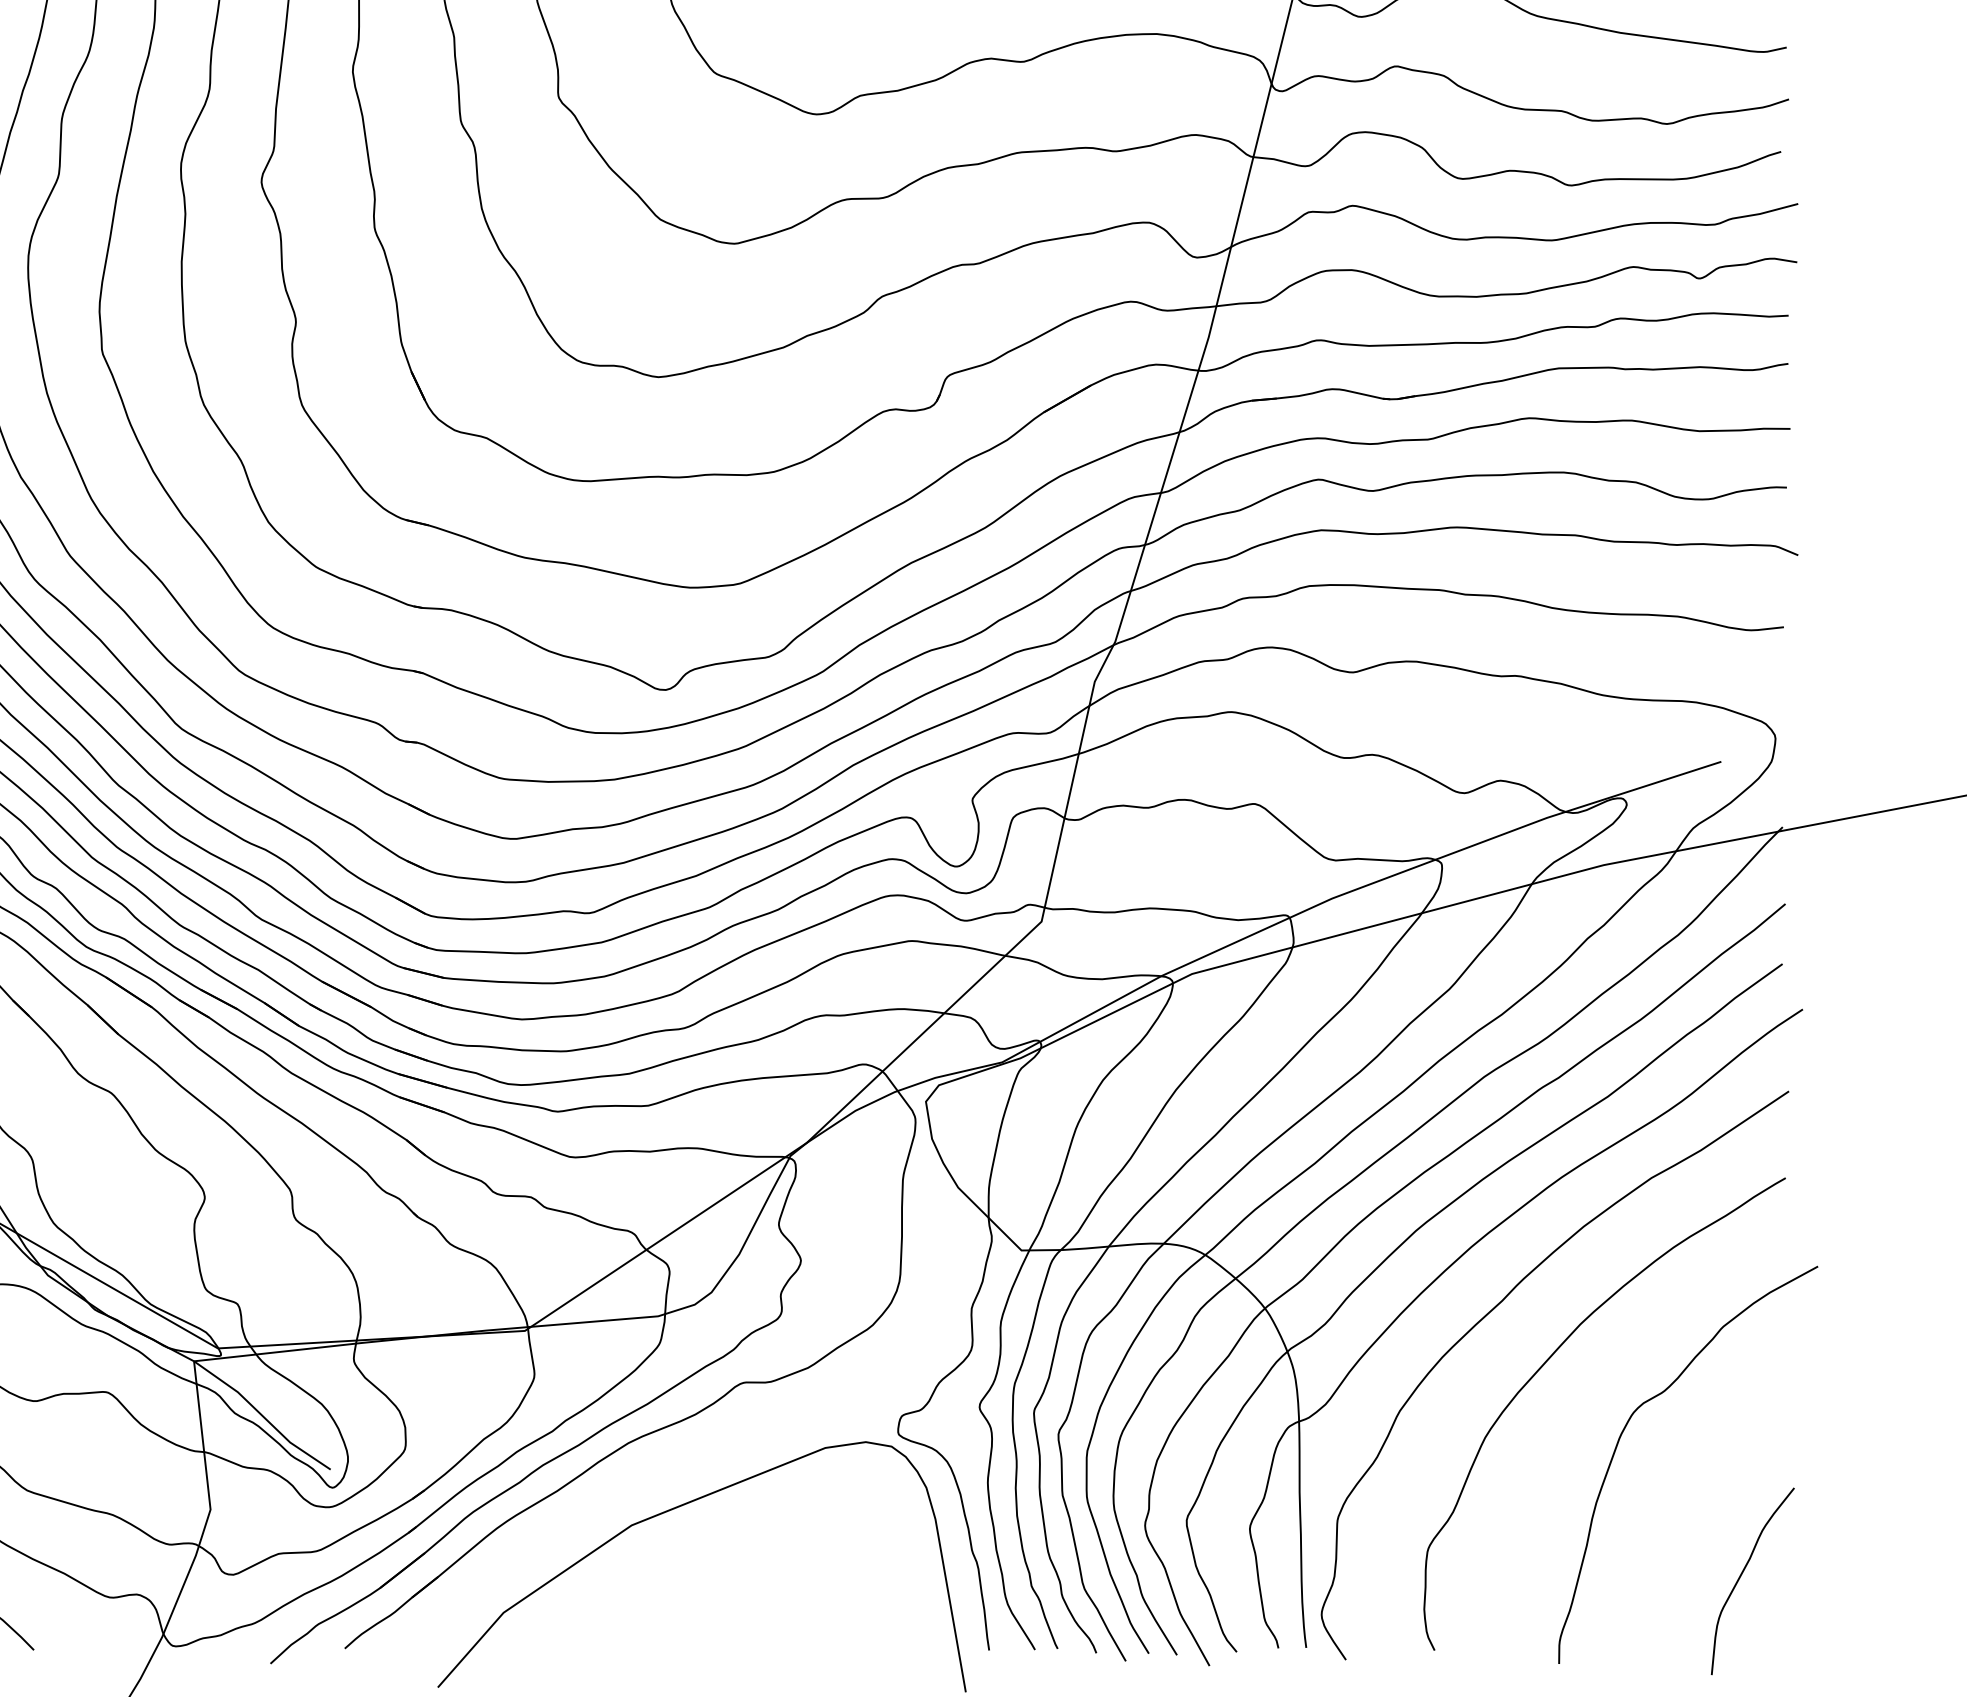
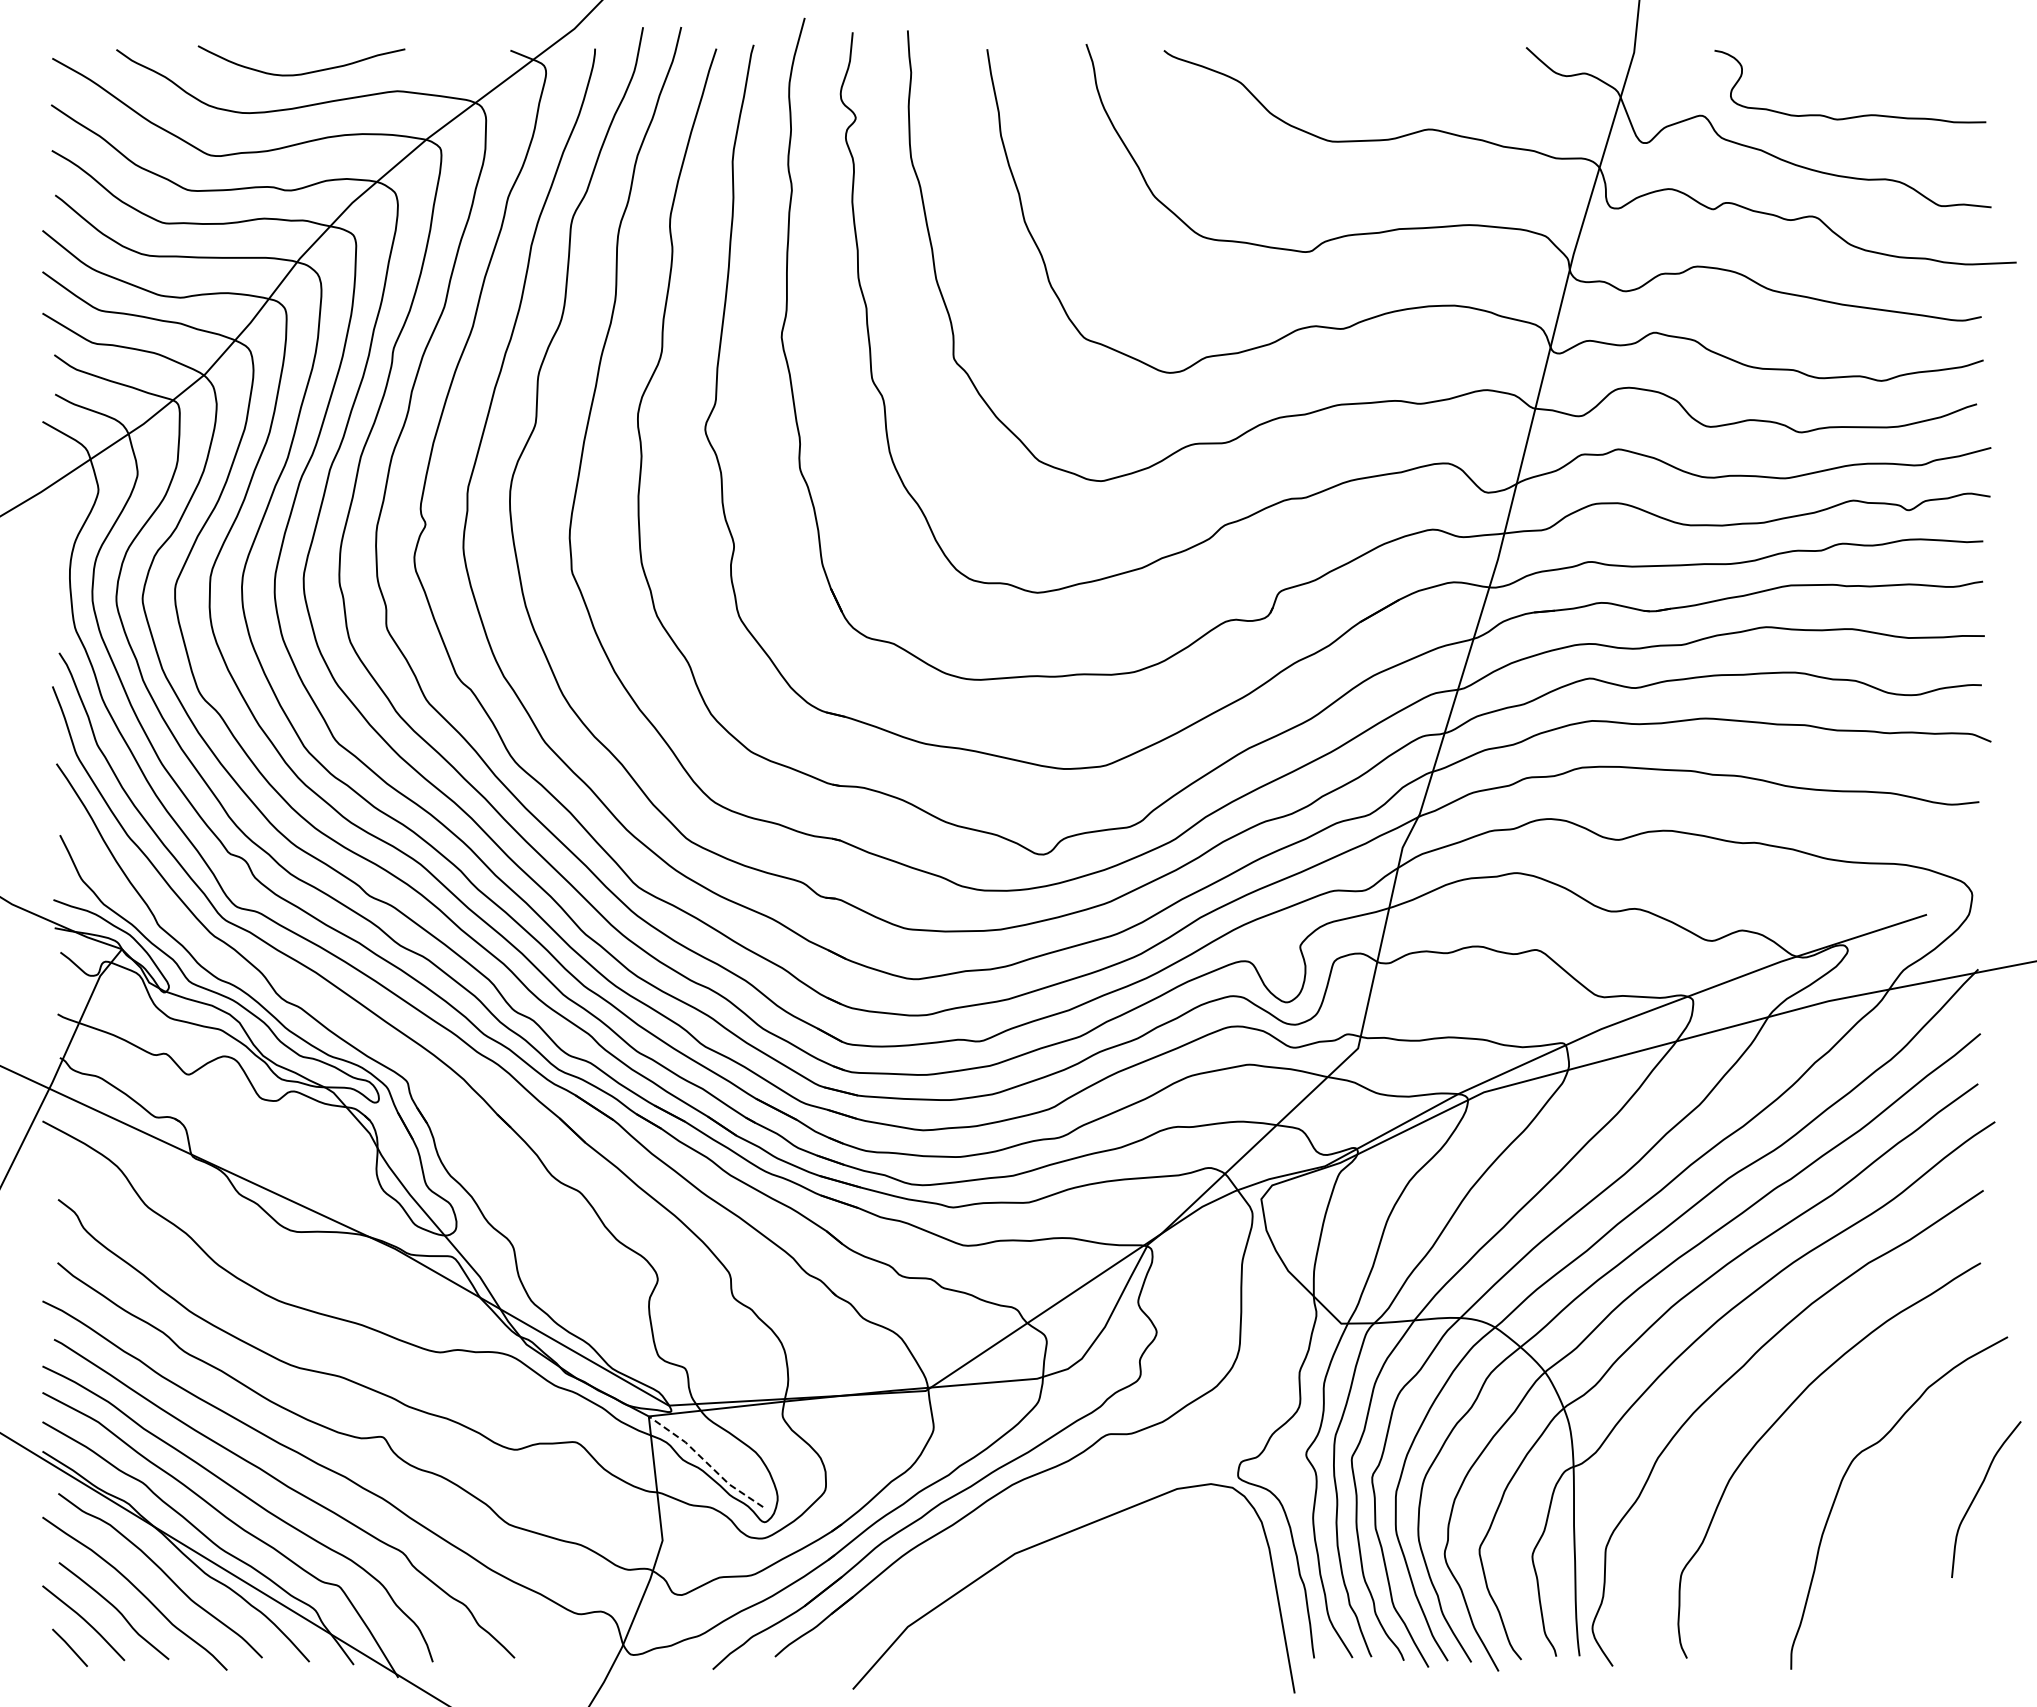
line: (261, 1415) -> (705, 1461), solid -> dashed
curve: (1742, 1575) -> (1977, 1494), moved

